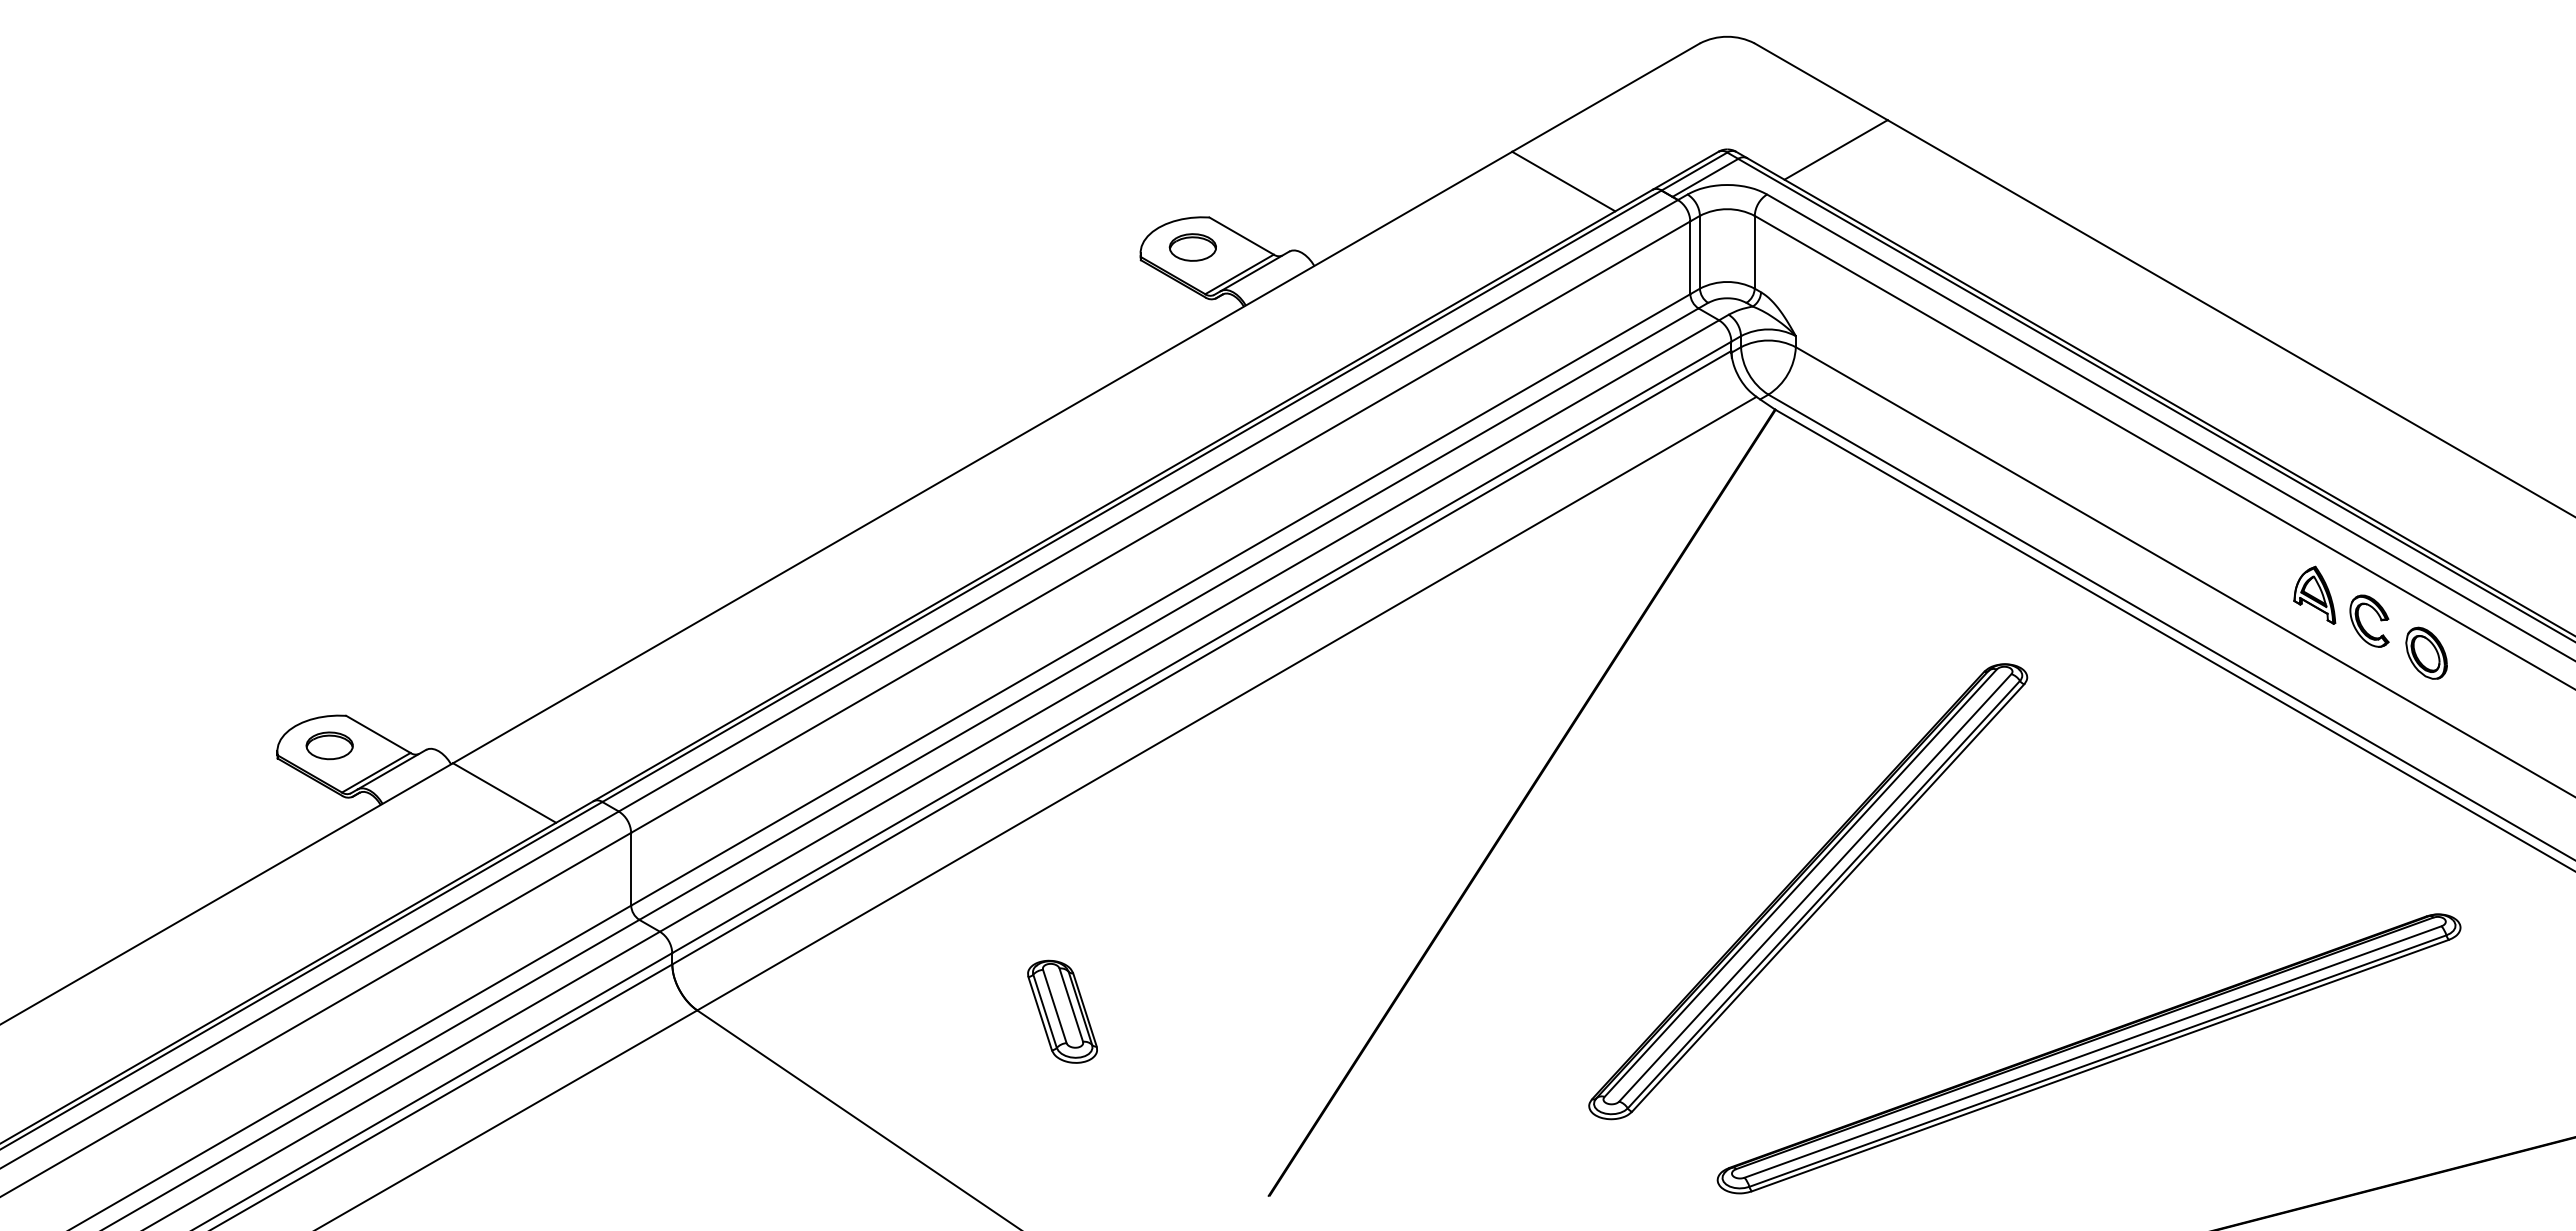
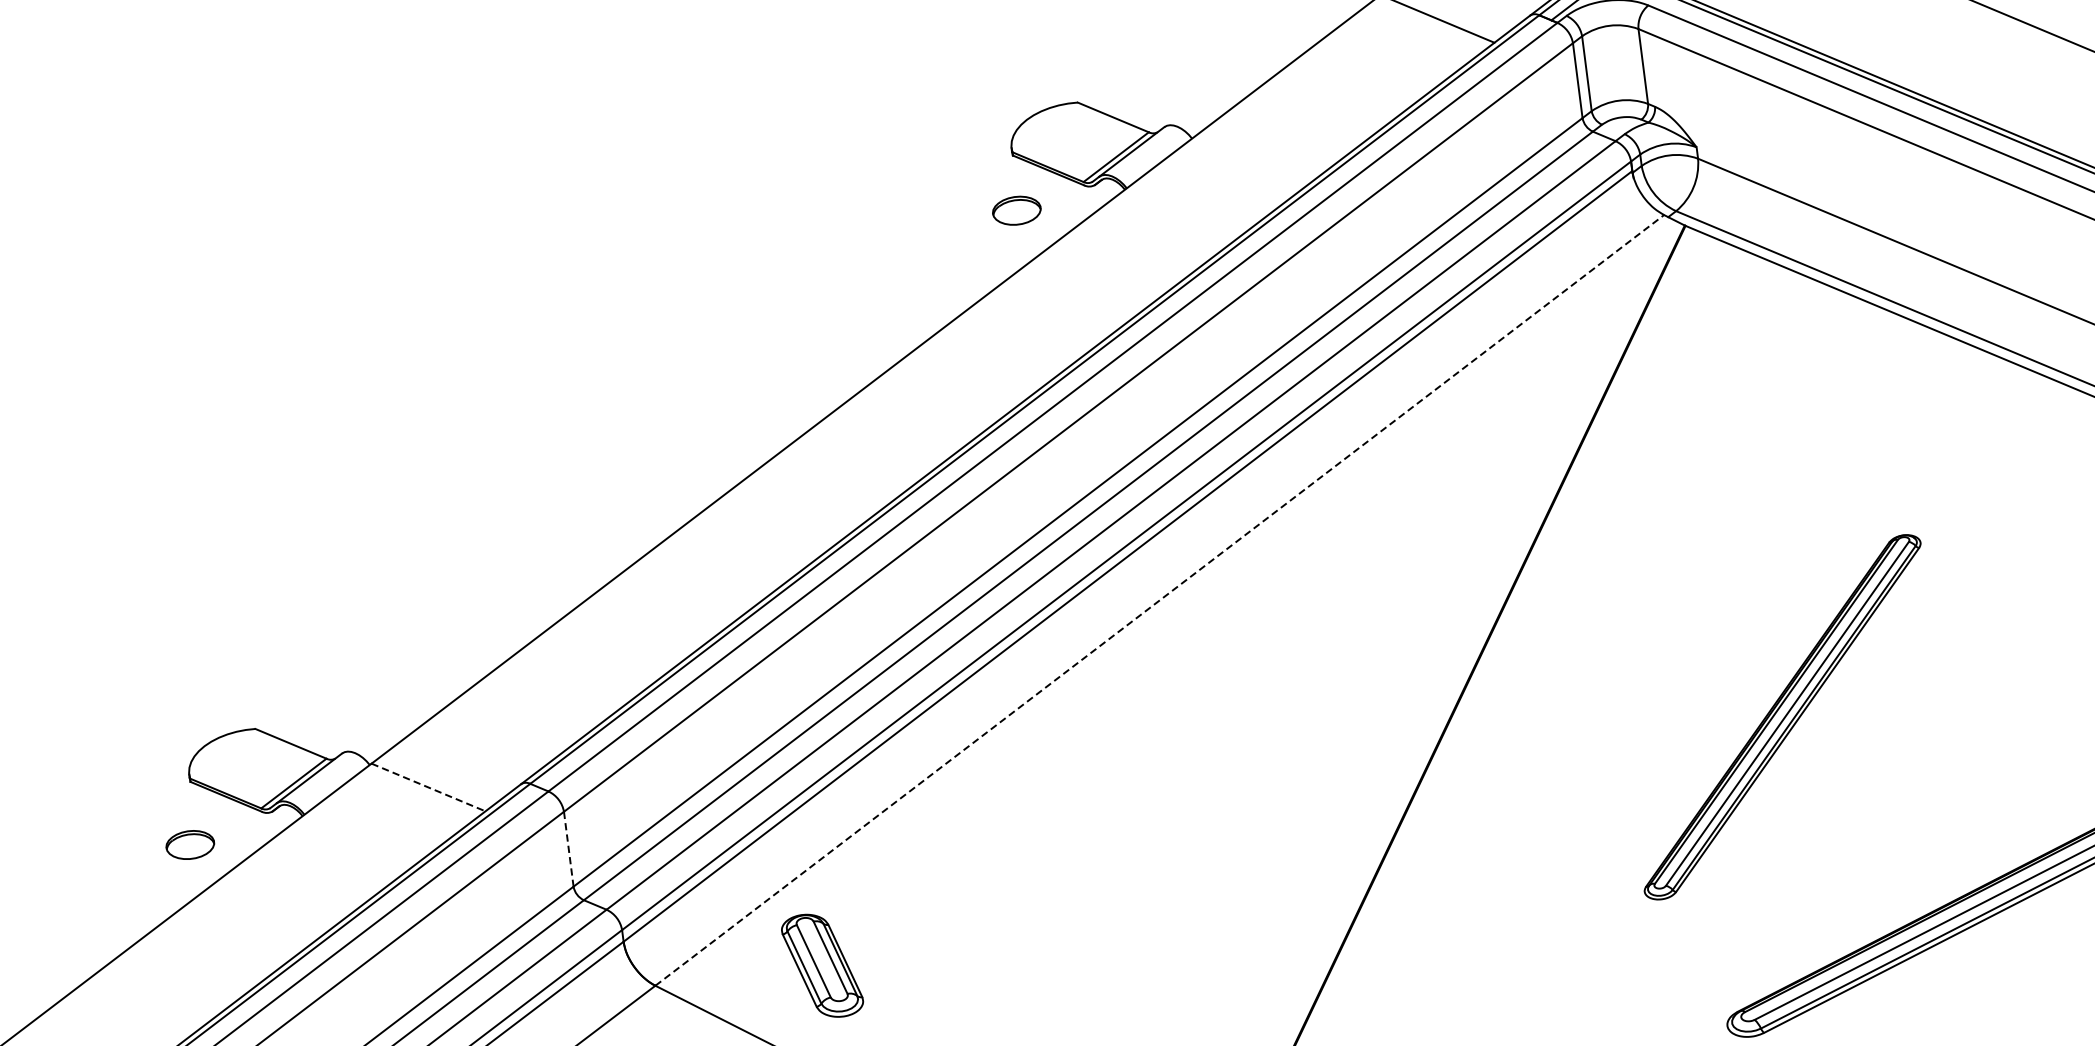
part: (1192, 247) -> (1016, 210), moved
line: (1227, 703) -> (1160, 600), solid -> dashed
part: (329, 745) -> (190, 844), moved
line: (504, 793) -> (428, 788), solid -> dashed
line: (631, 869) -> (569, 849), solid -> dashed
part: (1808, 891) -> (1782, 716), size x0.7
part: (1062, 1011) -> (822, 965), moved

